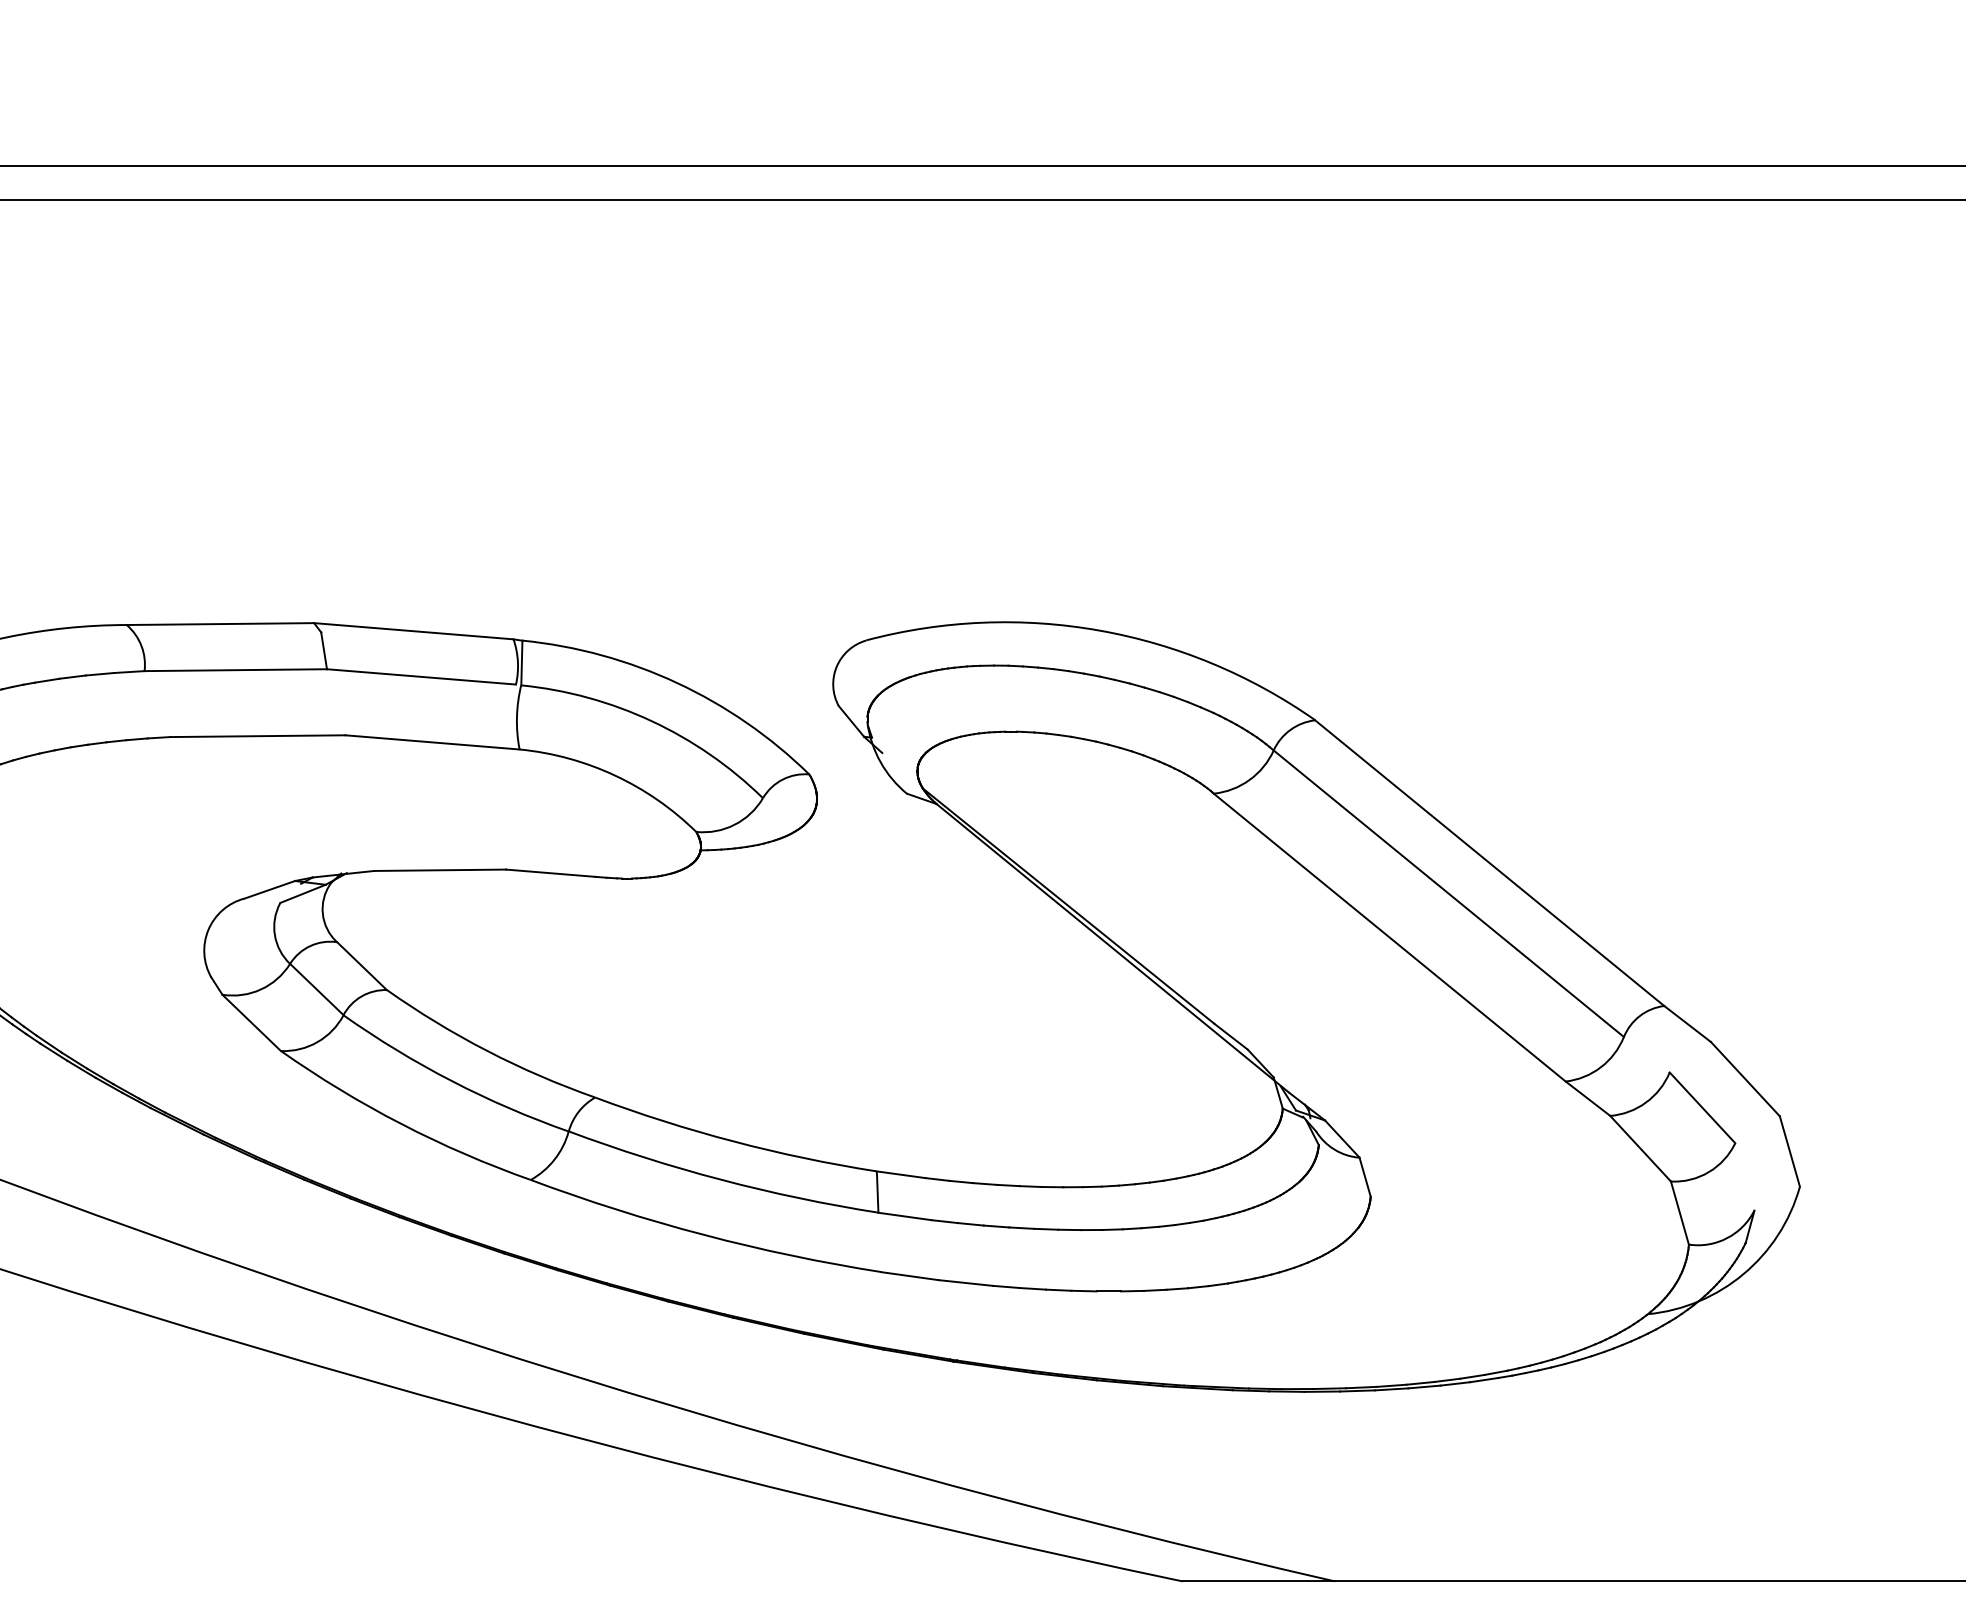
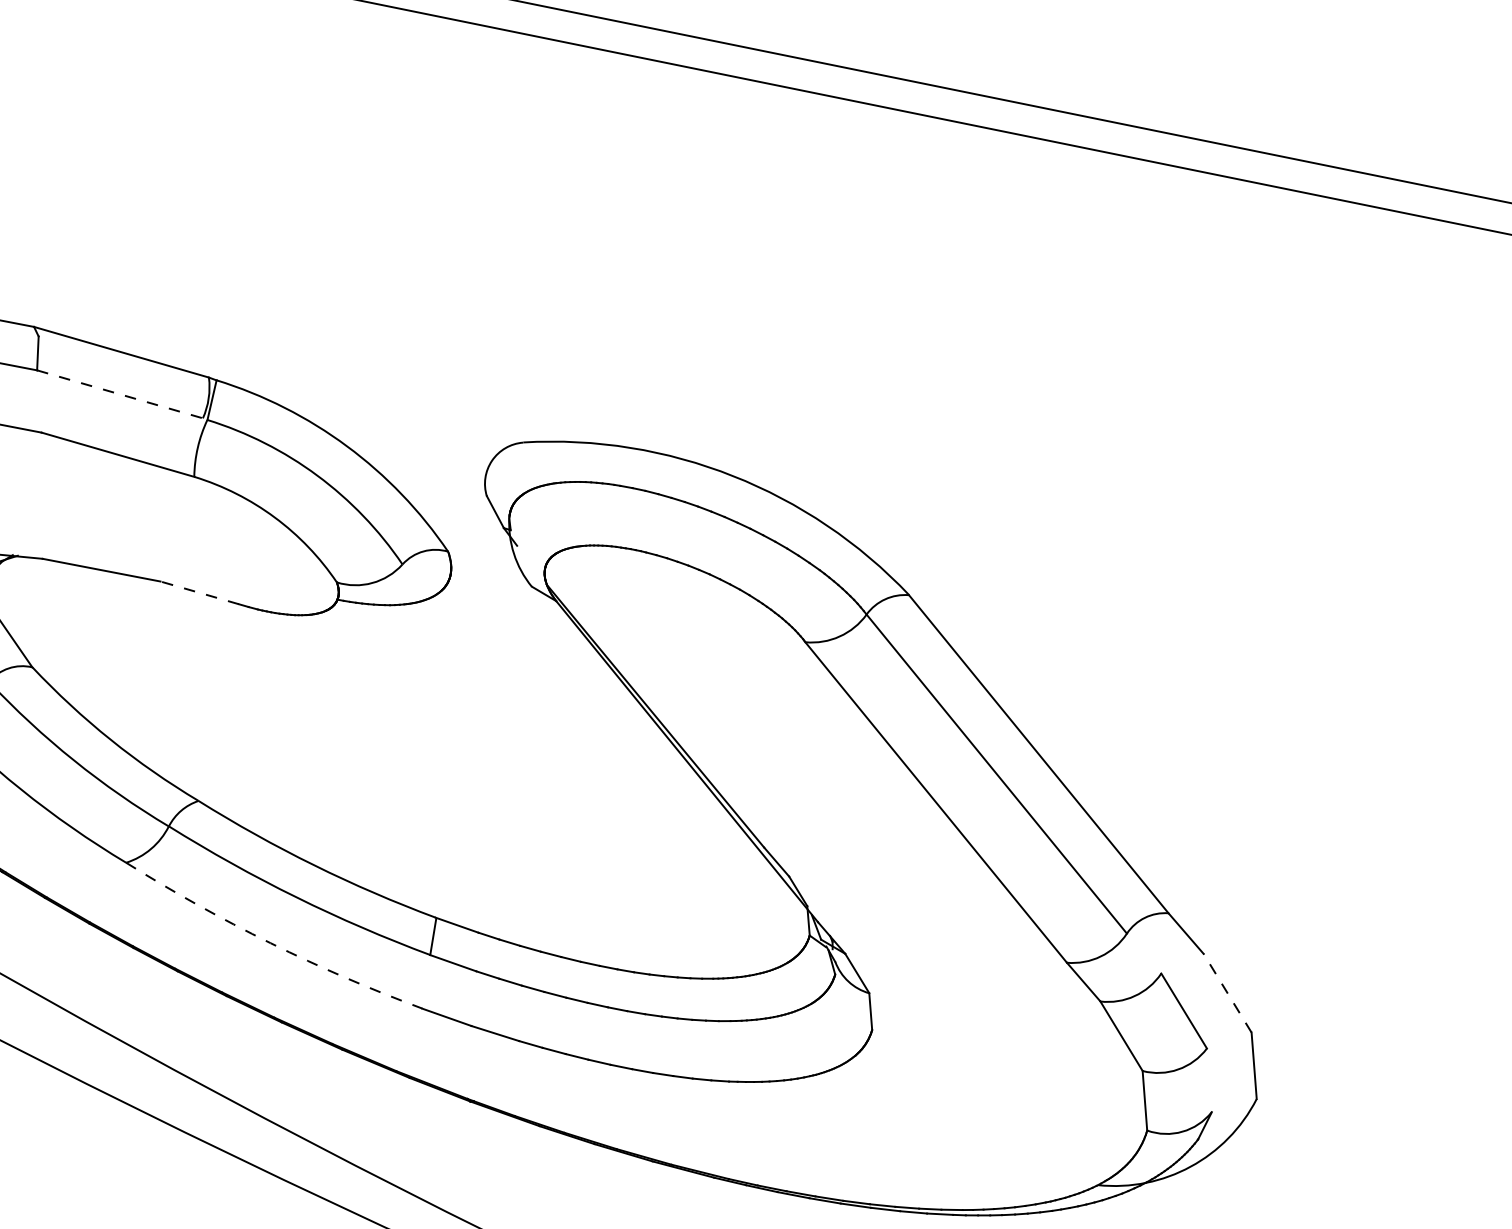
line: (421, 676) -> (120, 393), solid -> dashed
line: (550, 873) -> (199, 593), solid -> dashed
line: (1745, 1079) -> (1227, 993), solid -> dashed
arc: (703, 1234) -> (270, 942), solid -> dashed

